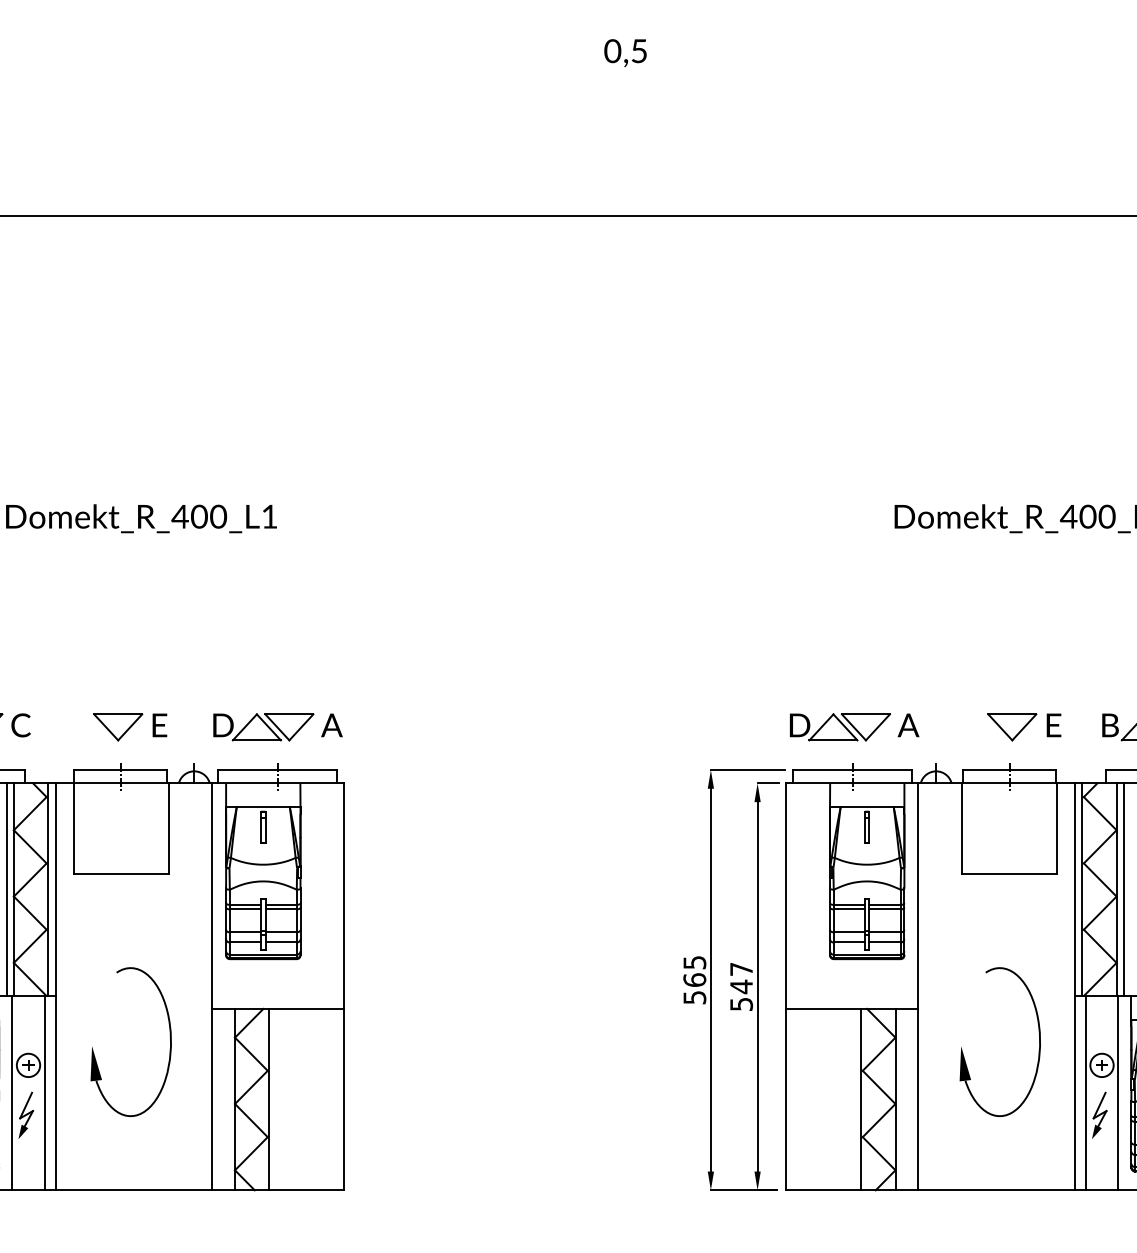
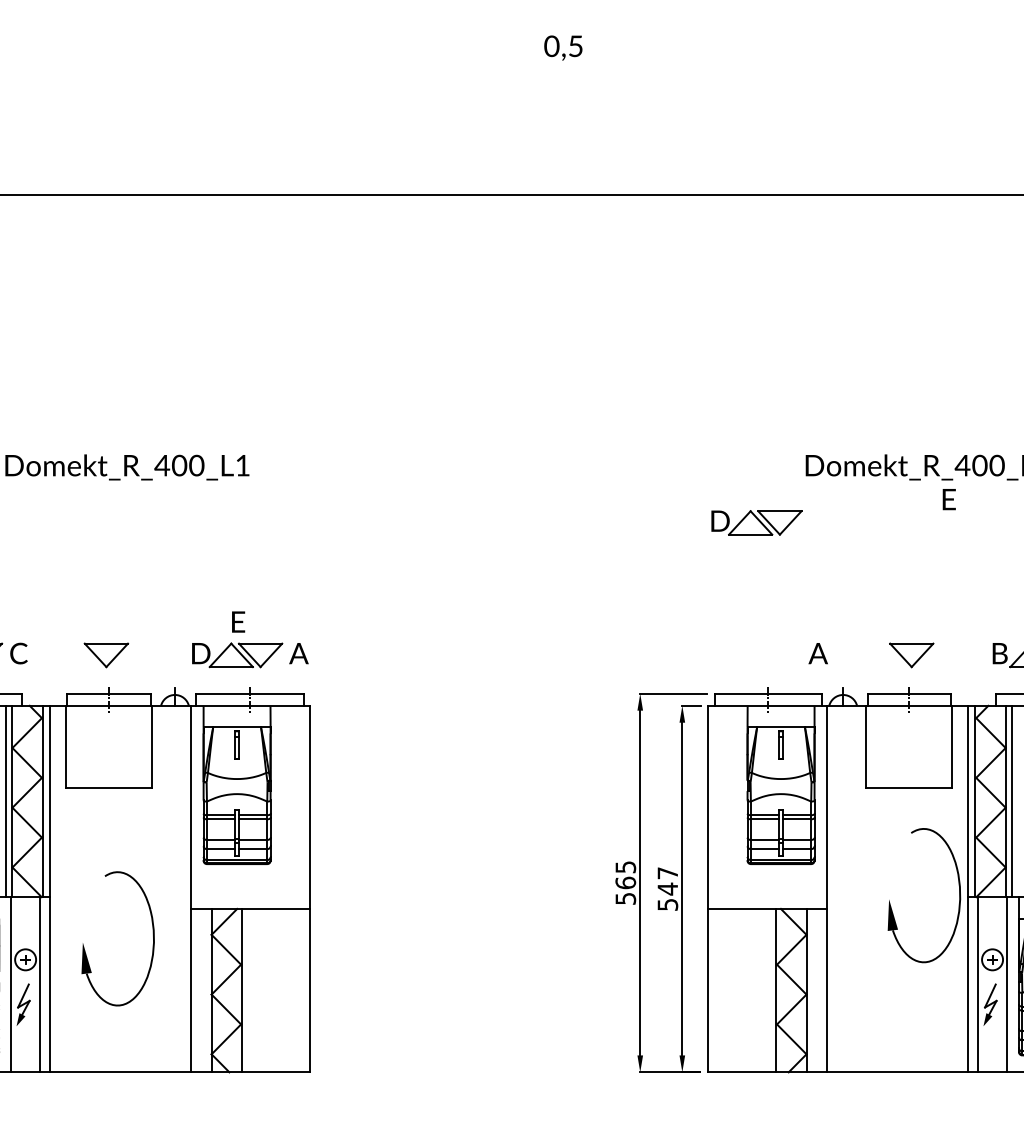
text: (159, 725) -> (238, 622), moved
text: (1053, 725) -> (948, 499), moved
part: (840, 727) -> (756, 523), moved
part: (962, 1049) -> (890, 902), moved

